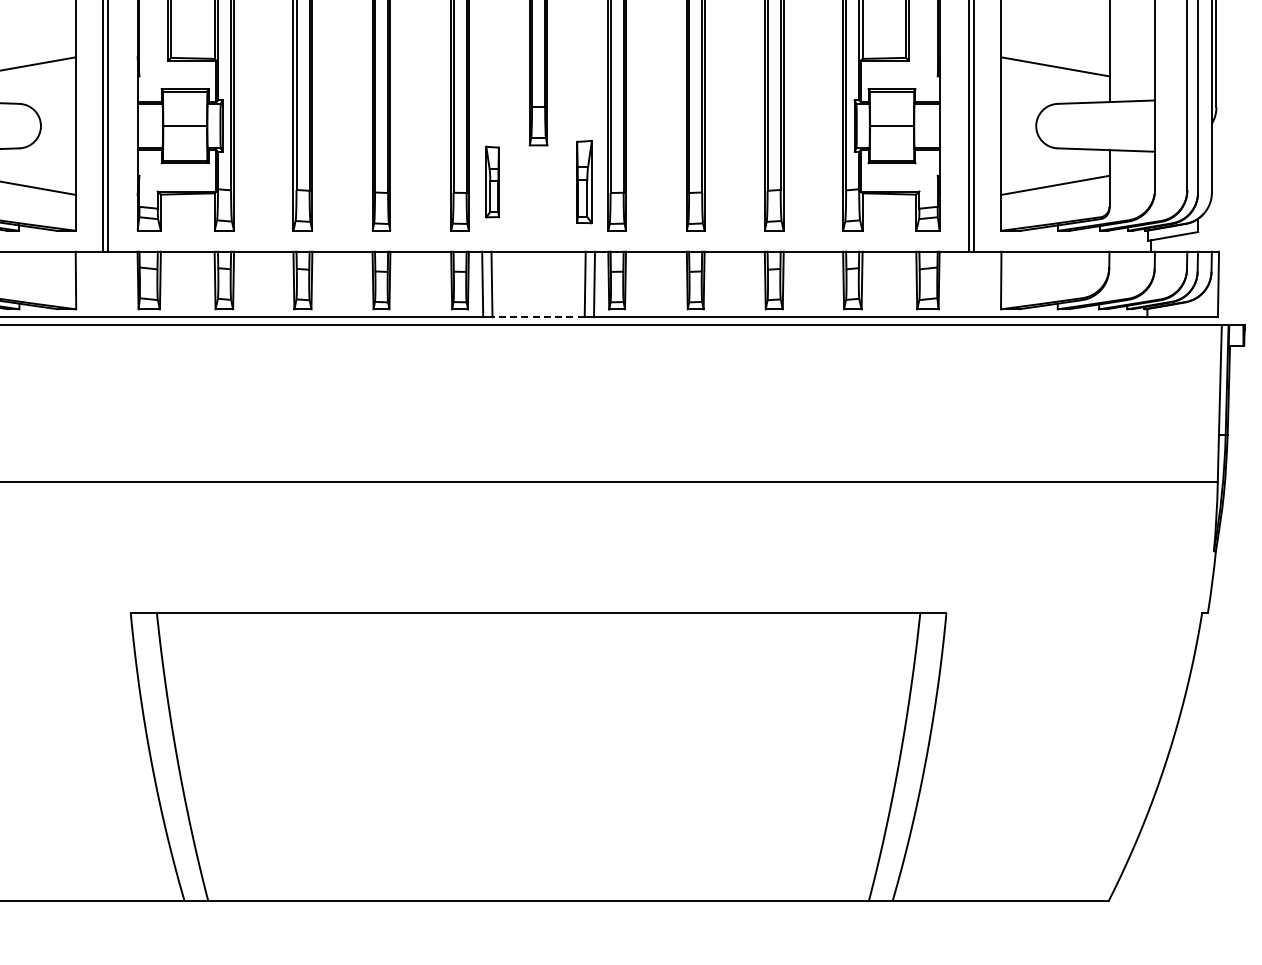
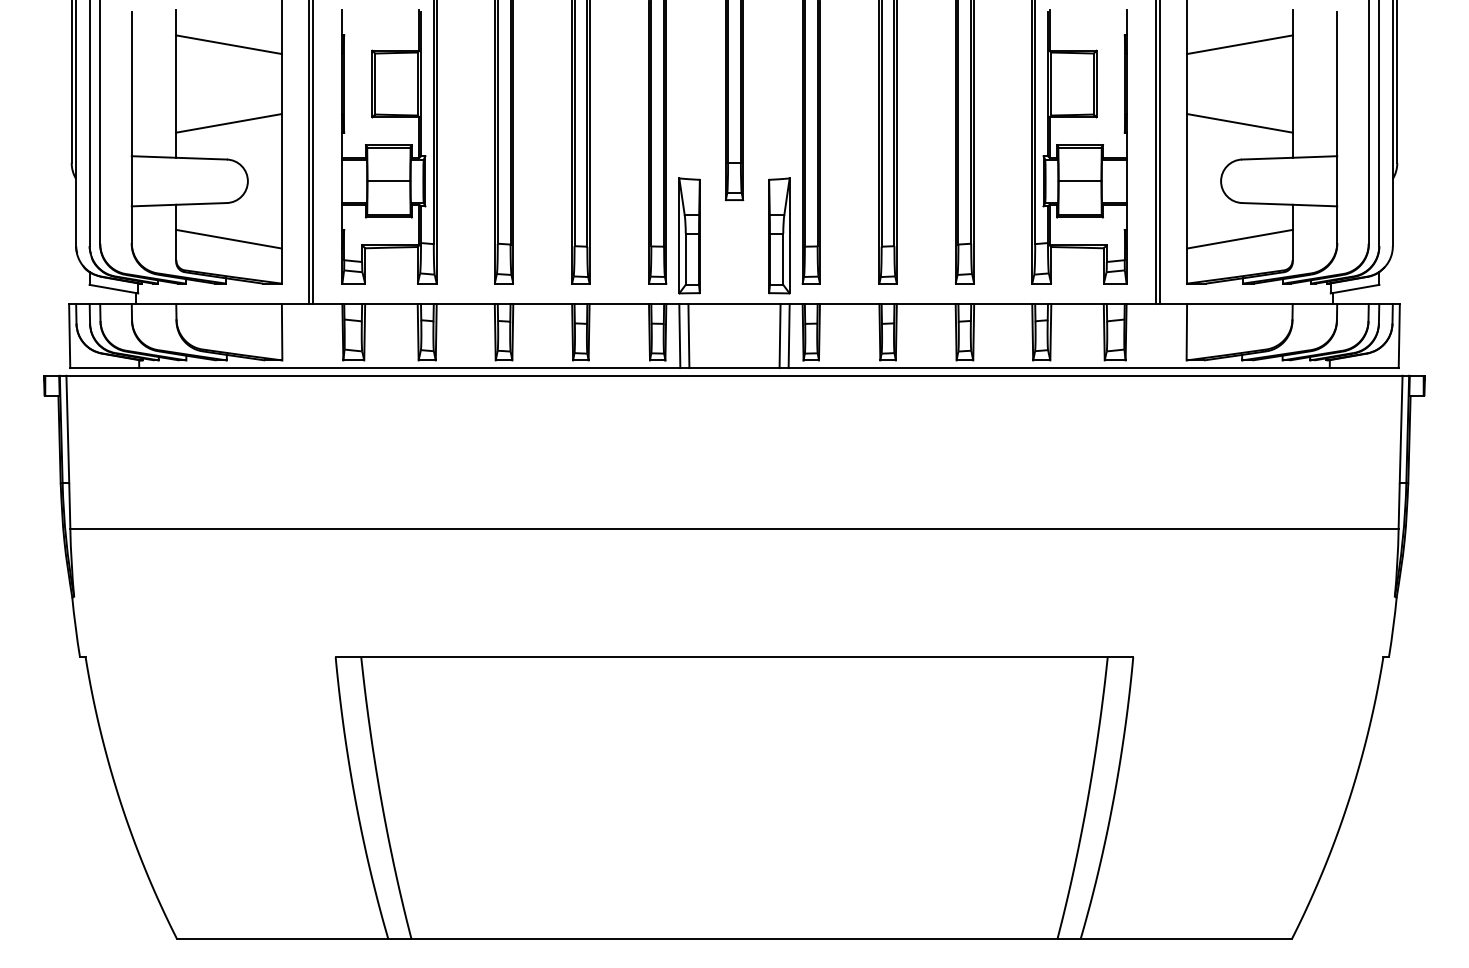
part: (492, 181) -> (689, 235), size x1.67
part: (584, 181) -> (779, 235), size x1.43
line: (538, 317) -> (734, 368), dashed -> solid

